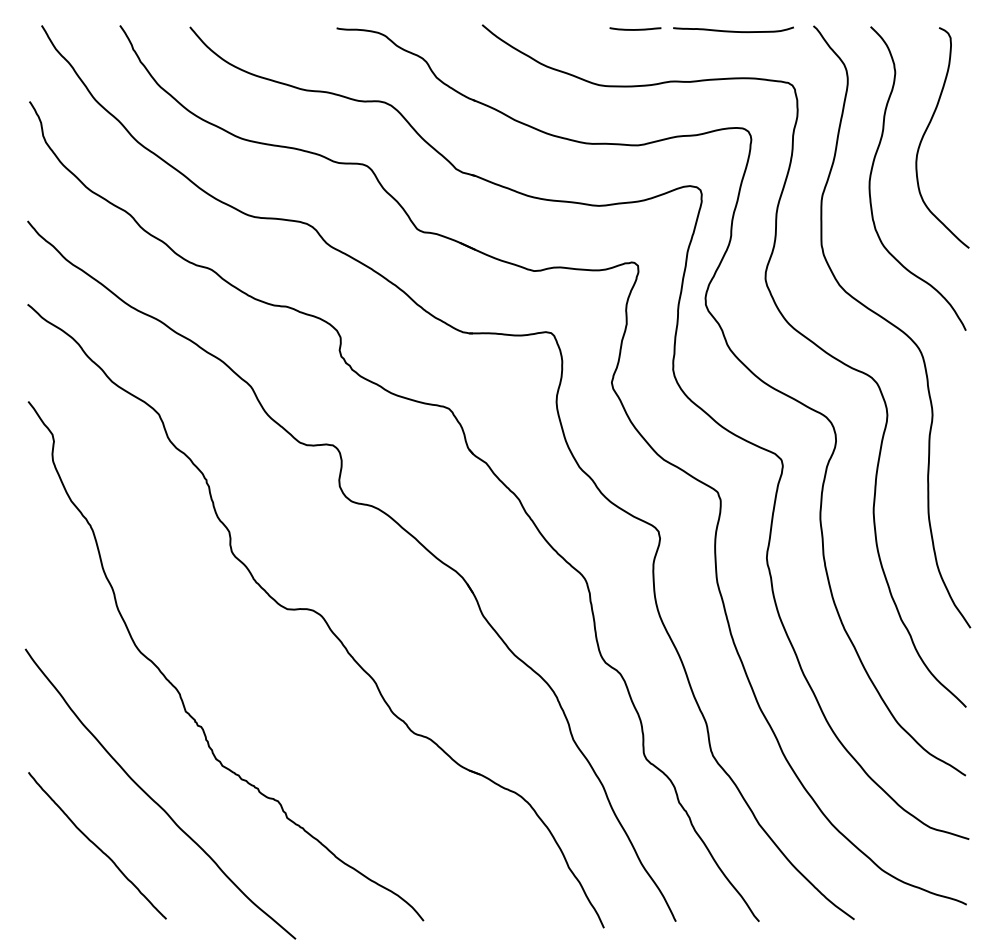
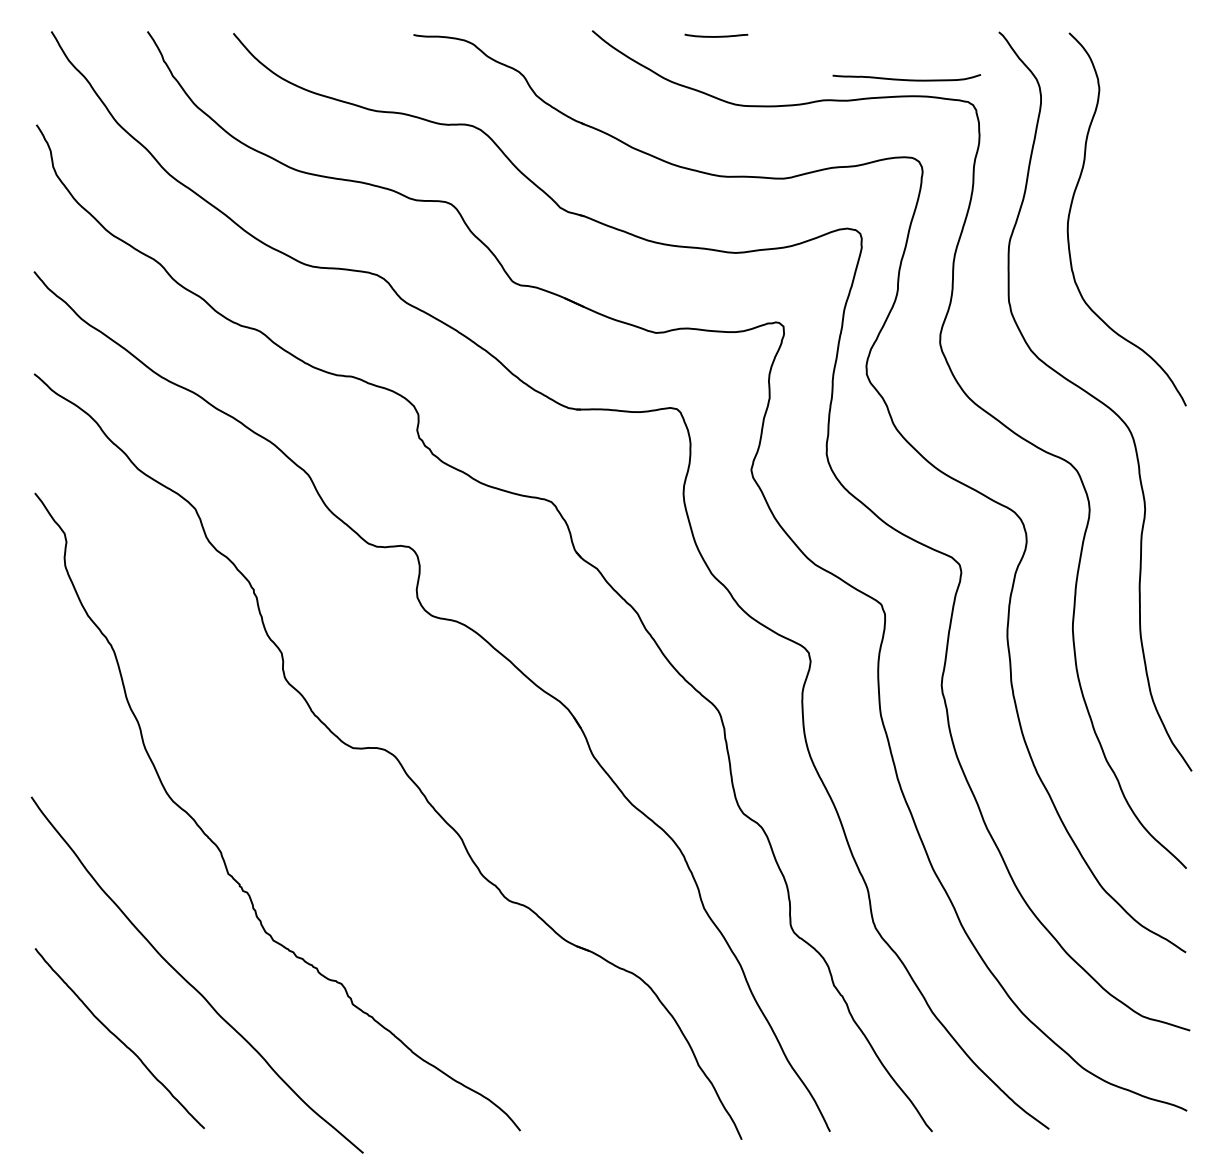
curve: (635, 29) -> (716, 36), moved
curve: (733, 31) -> (906, 79), moved
curve: (927, 129) -> (1138, 159), removed

